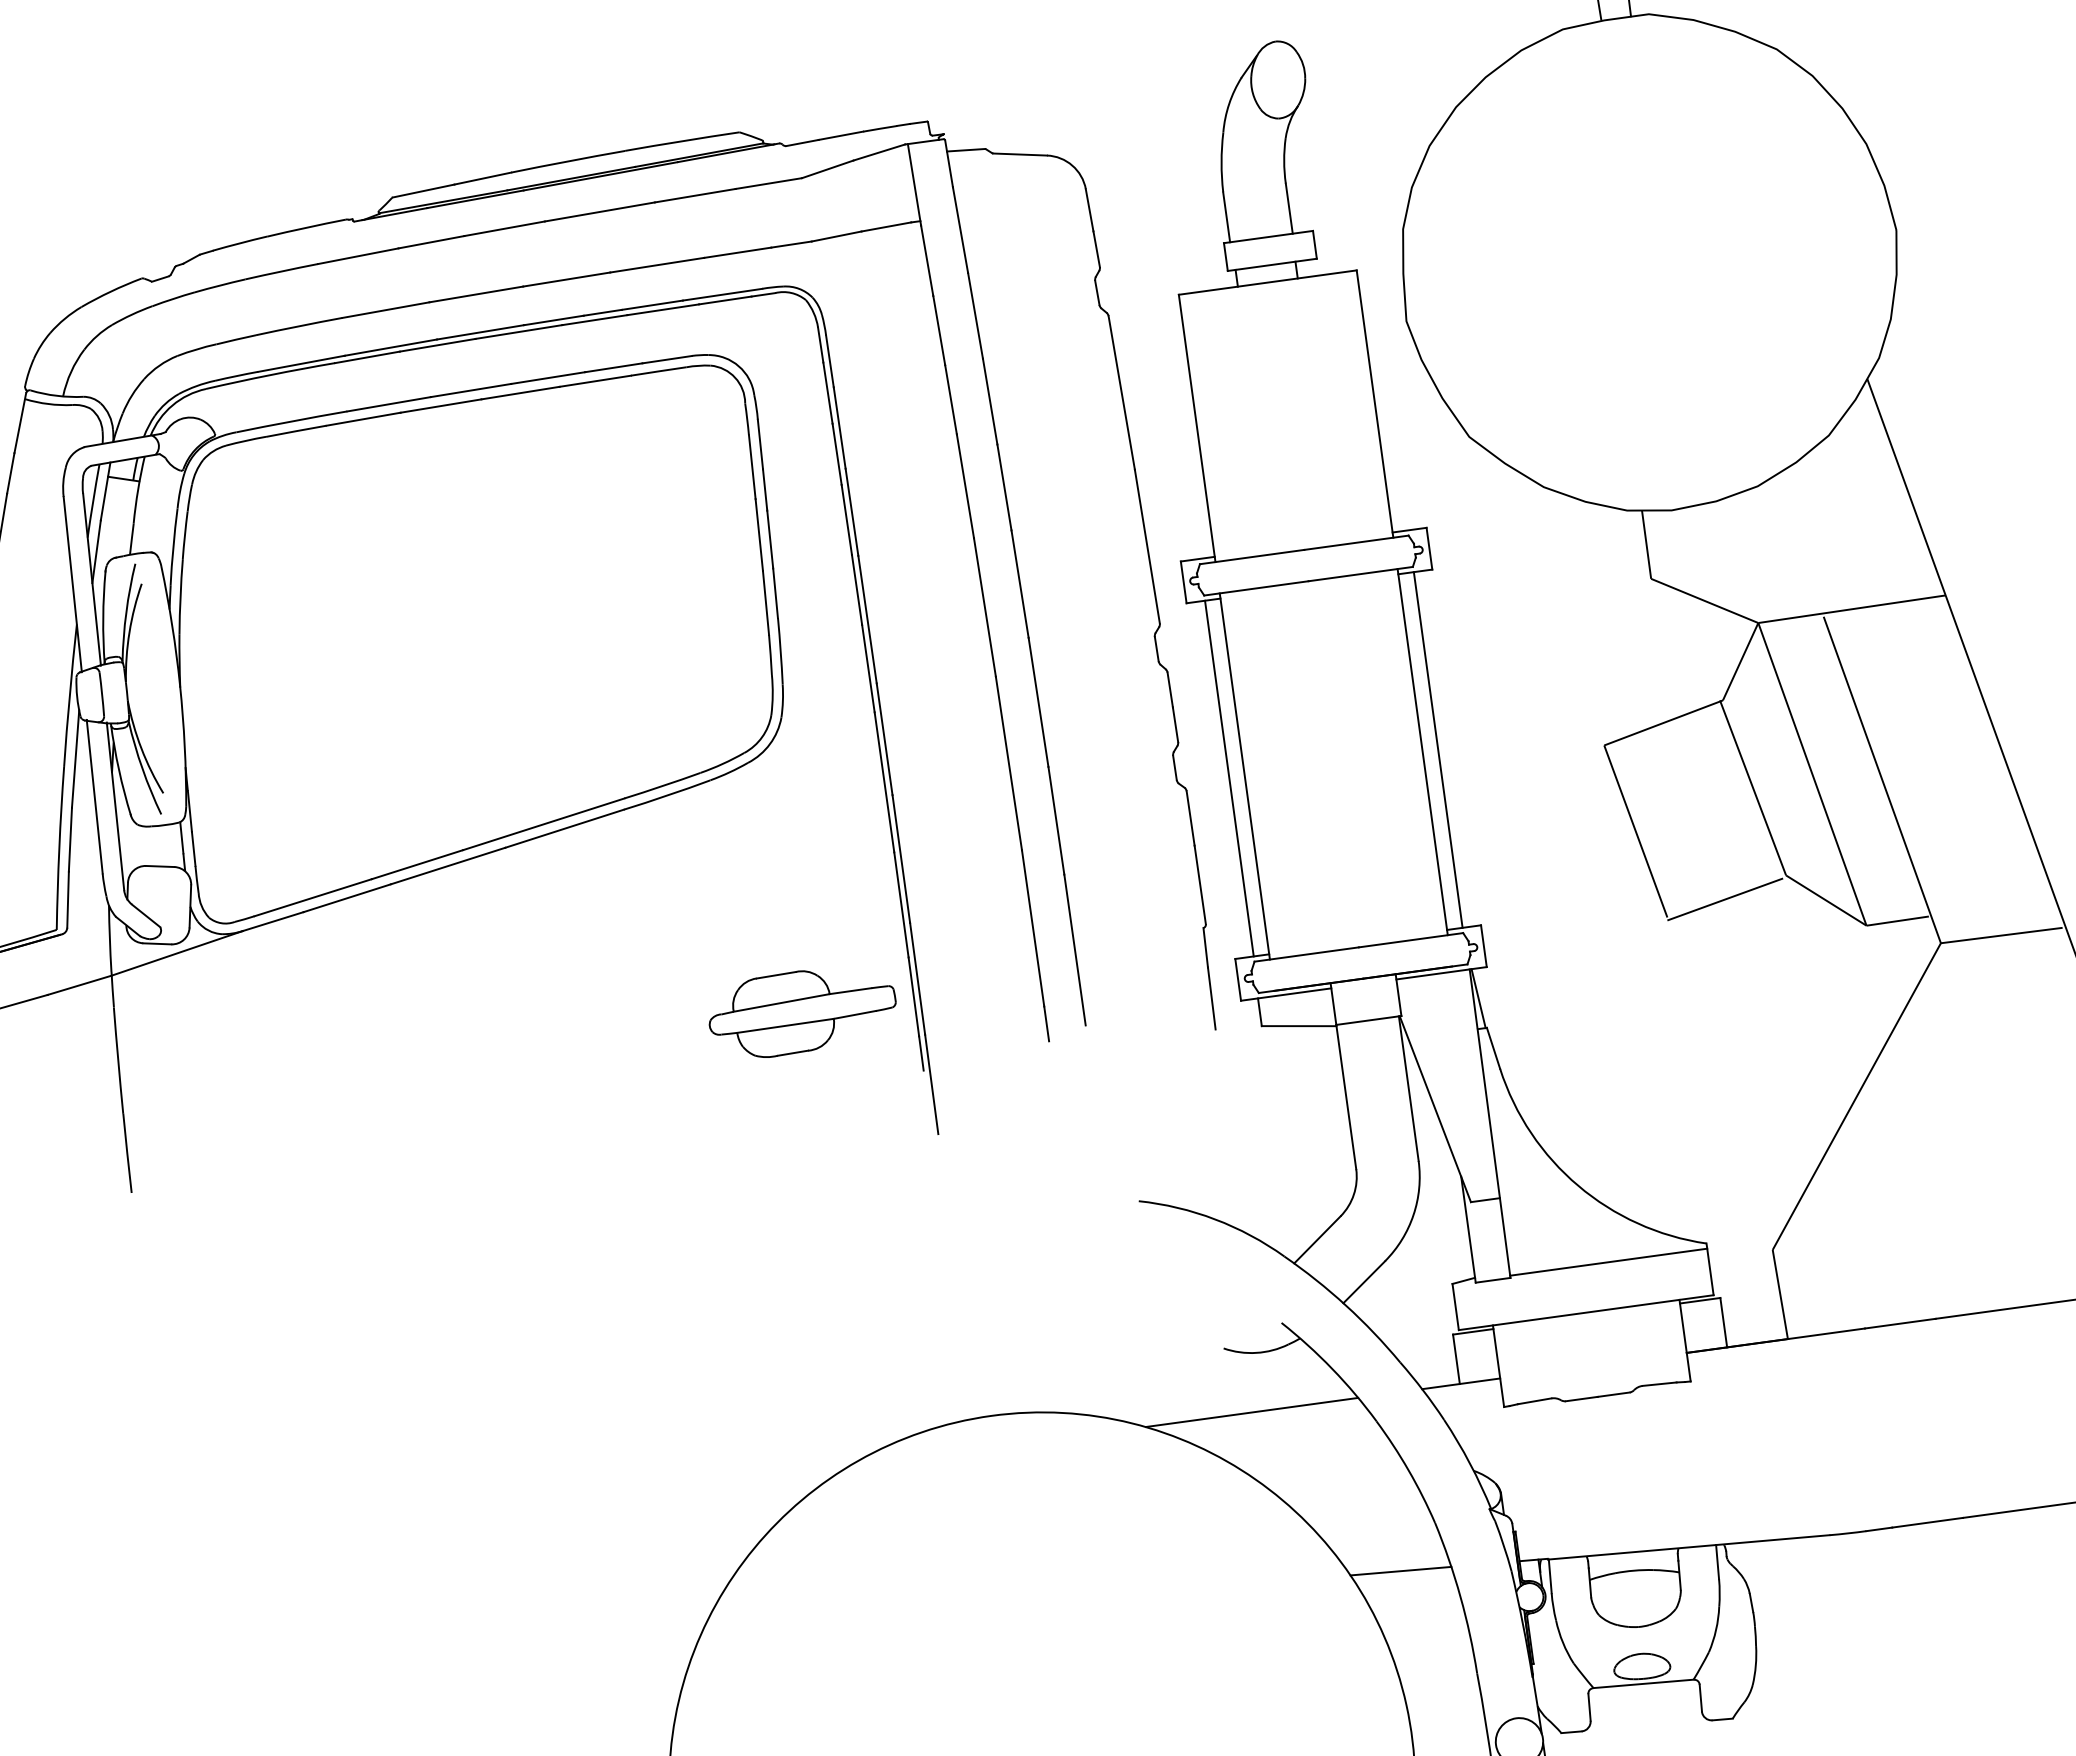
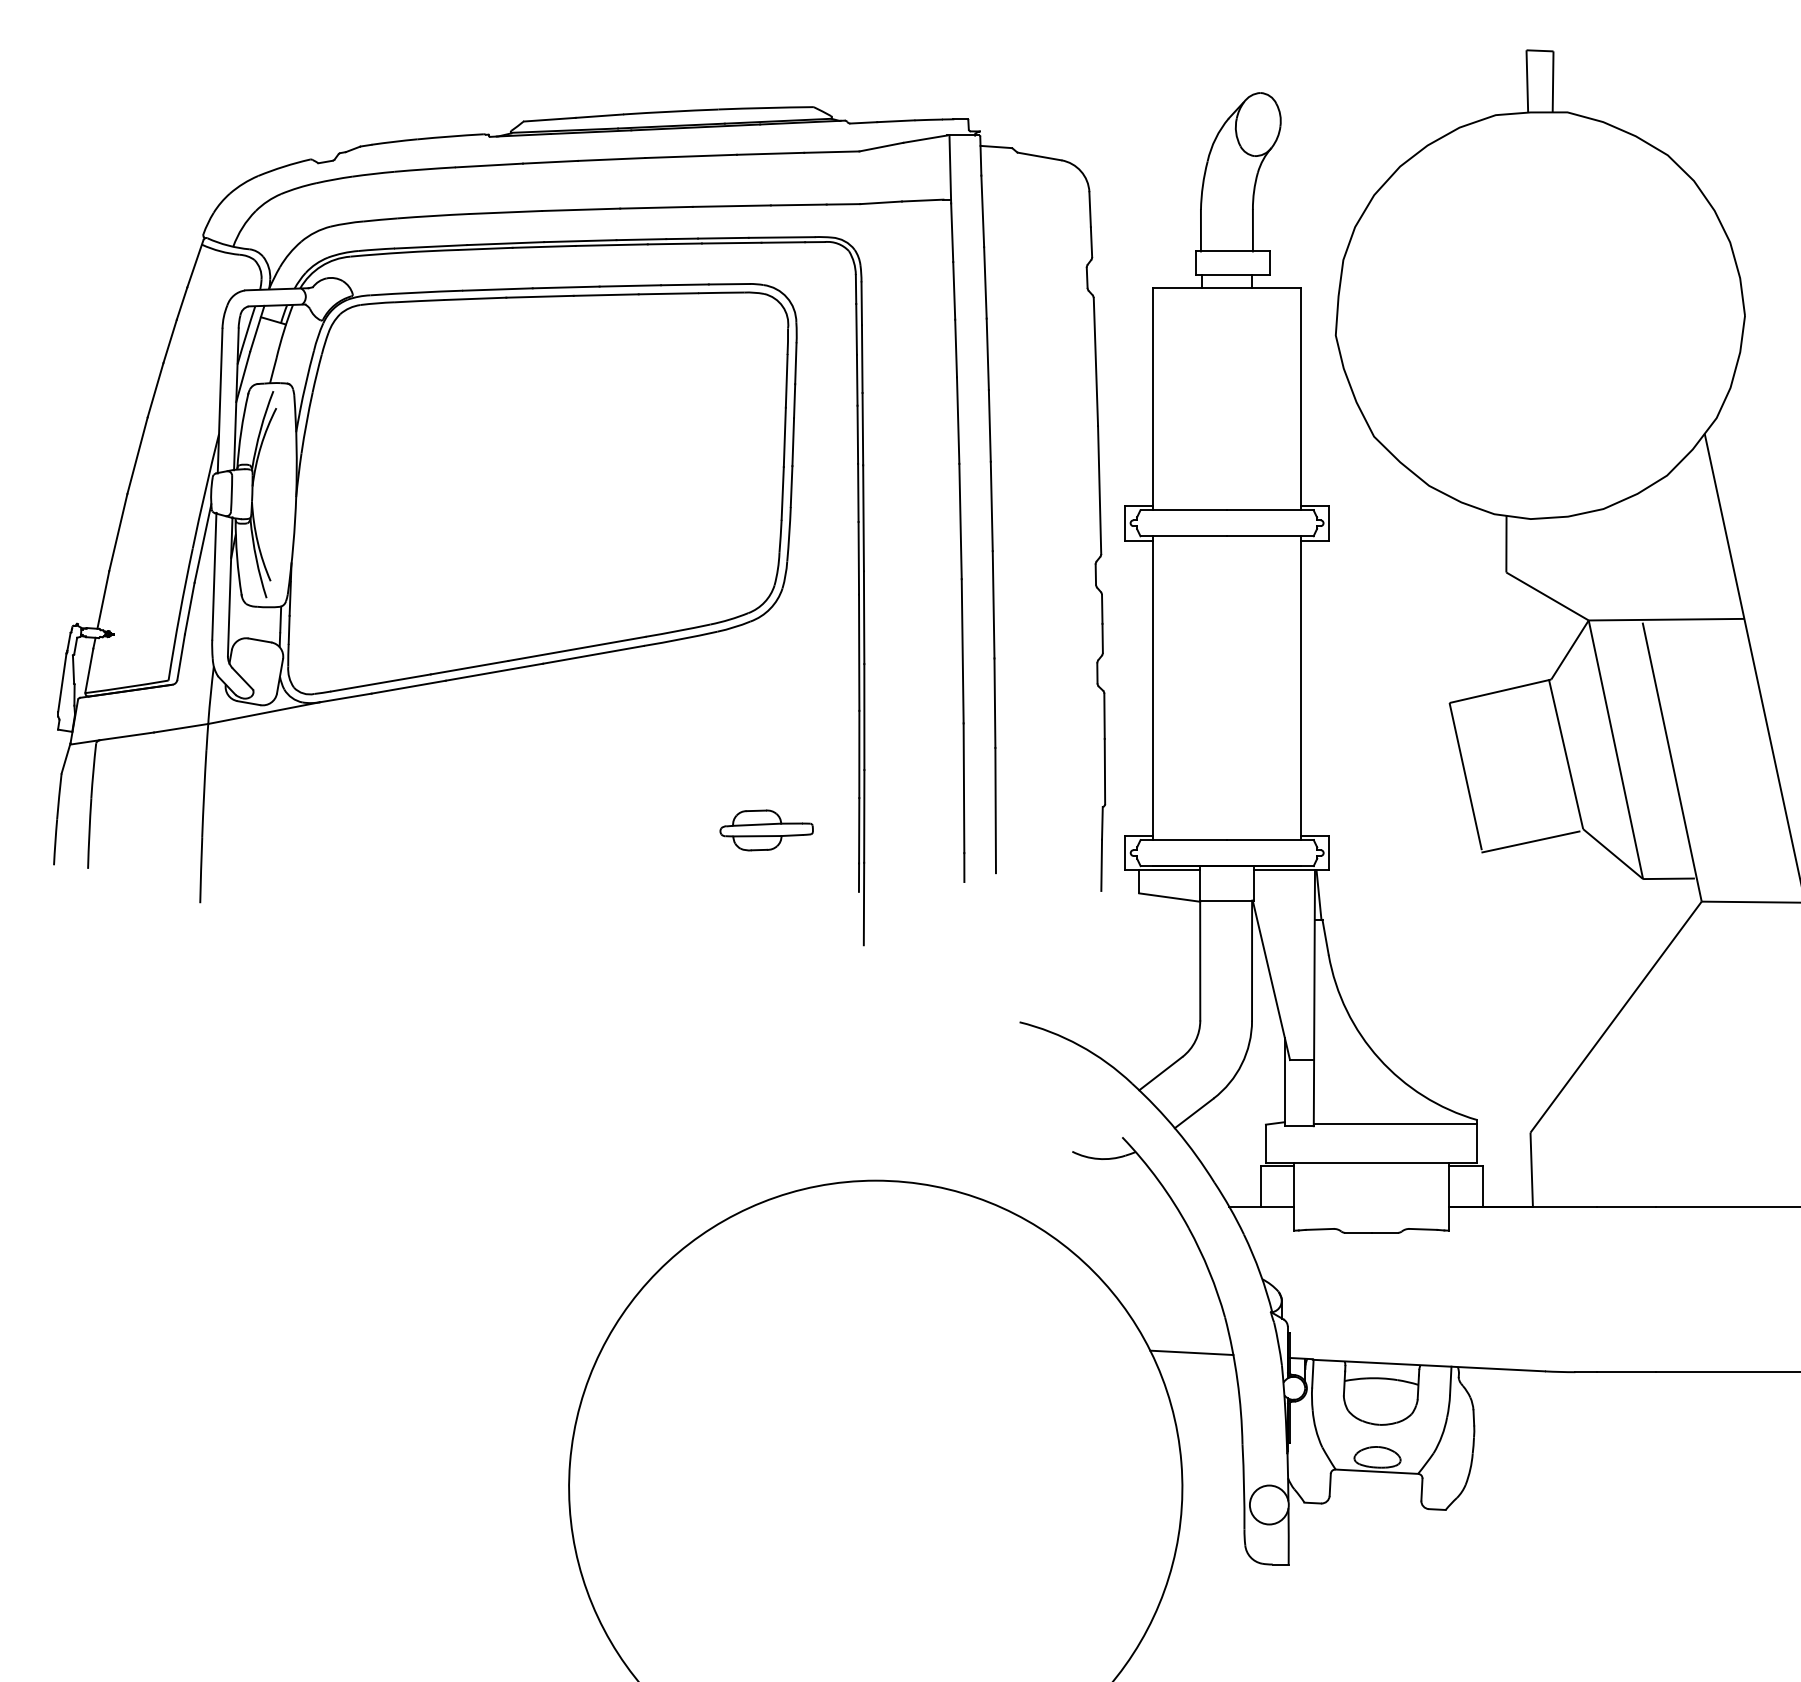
line: (1437, 749) -> (1313, 687), removed
line: (1229, 777) -> (1140, 687), removed
part: (802, 1011) -> (766, 830), size x0.6
line: (1252, 1411) -> (1088, 1206), removed

